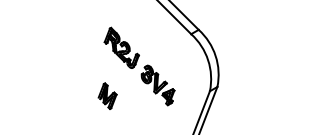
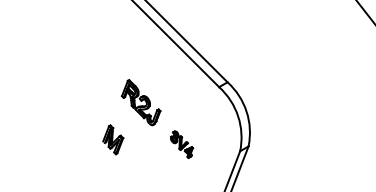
part: (157, 85) -> (181, 144), size x0.6
part: (107, 95) -> (113, 139), moved

